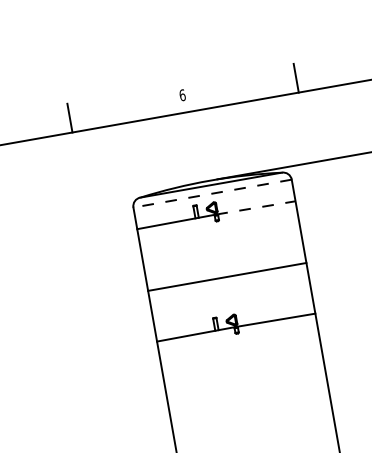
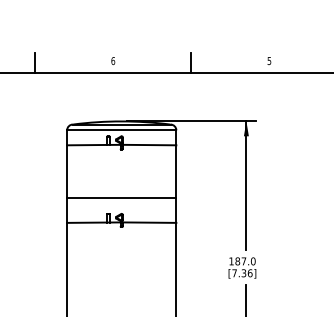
line: (212, 193) -> (121, 130), dashed -> solid
line: (256, 208) -> (149, 145), dashed -> solid
line: (226, 276) -> (121, 197), moved

